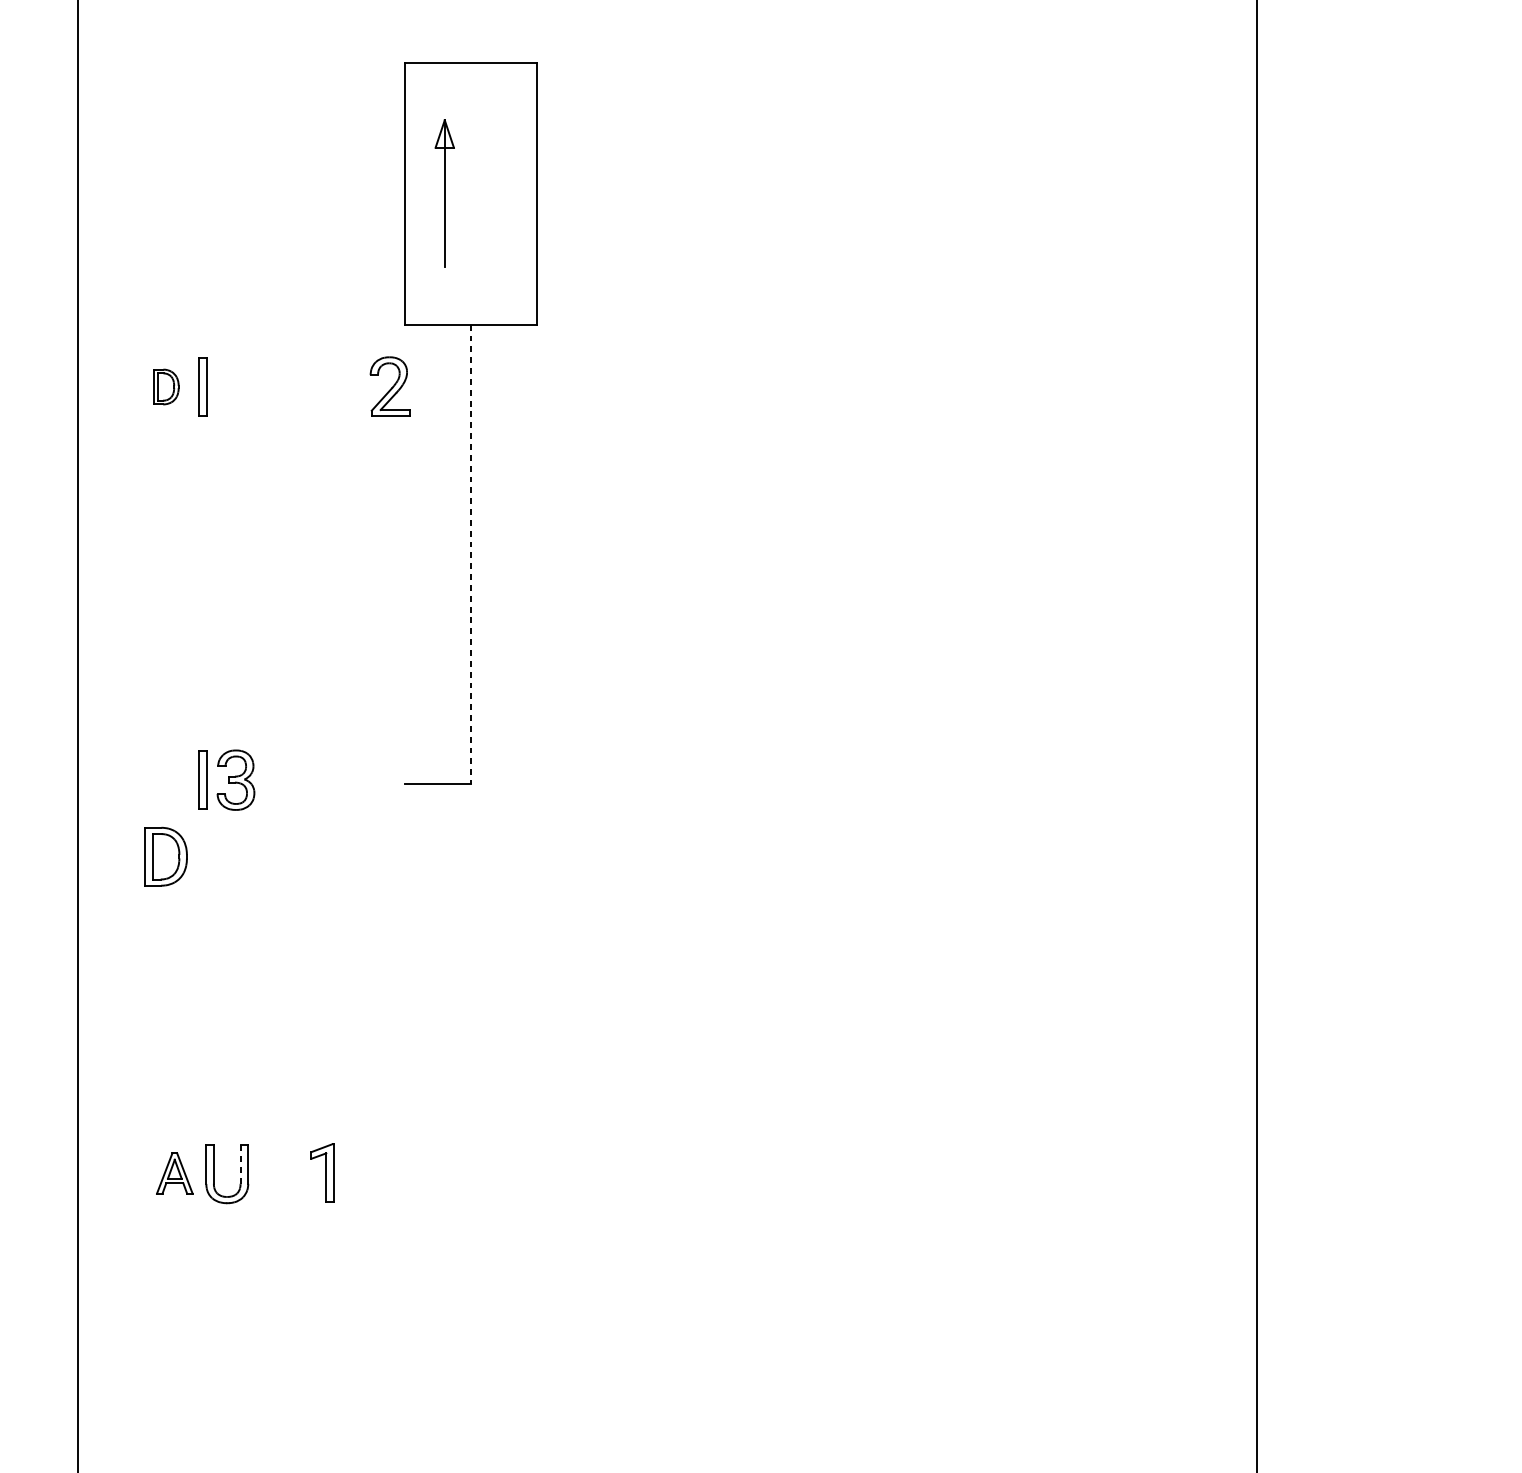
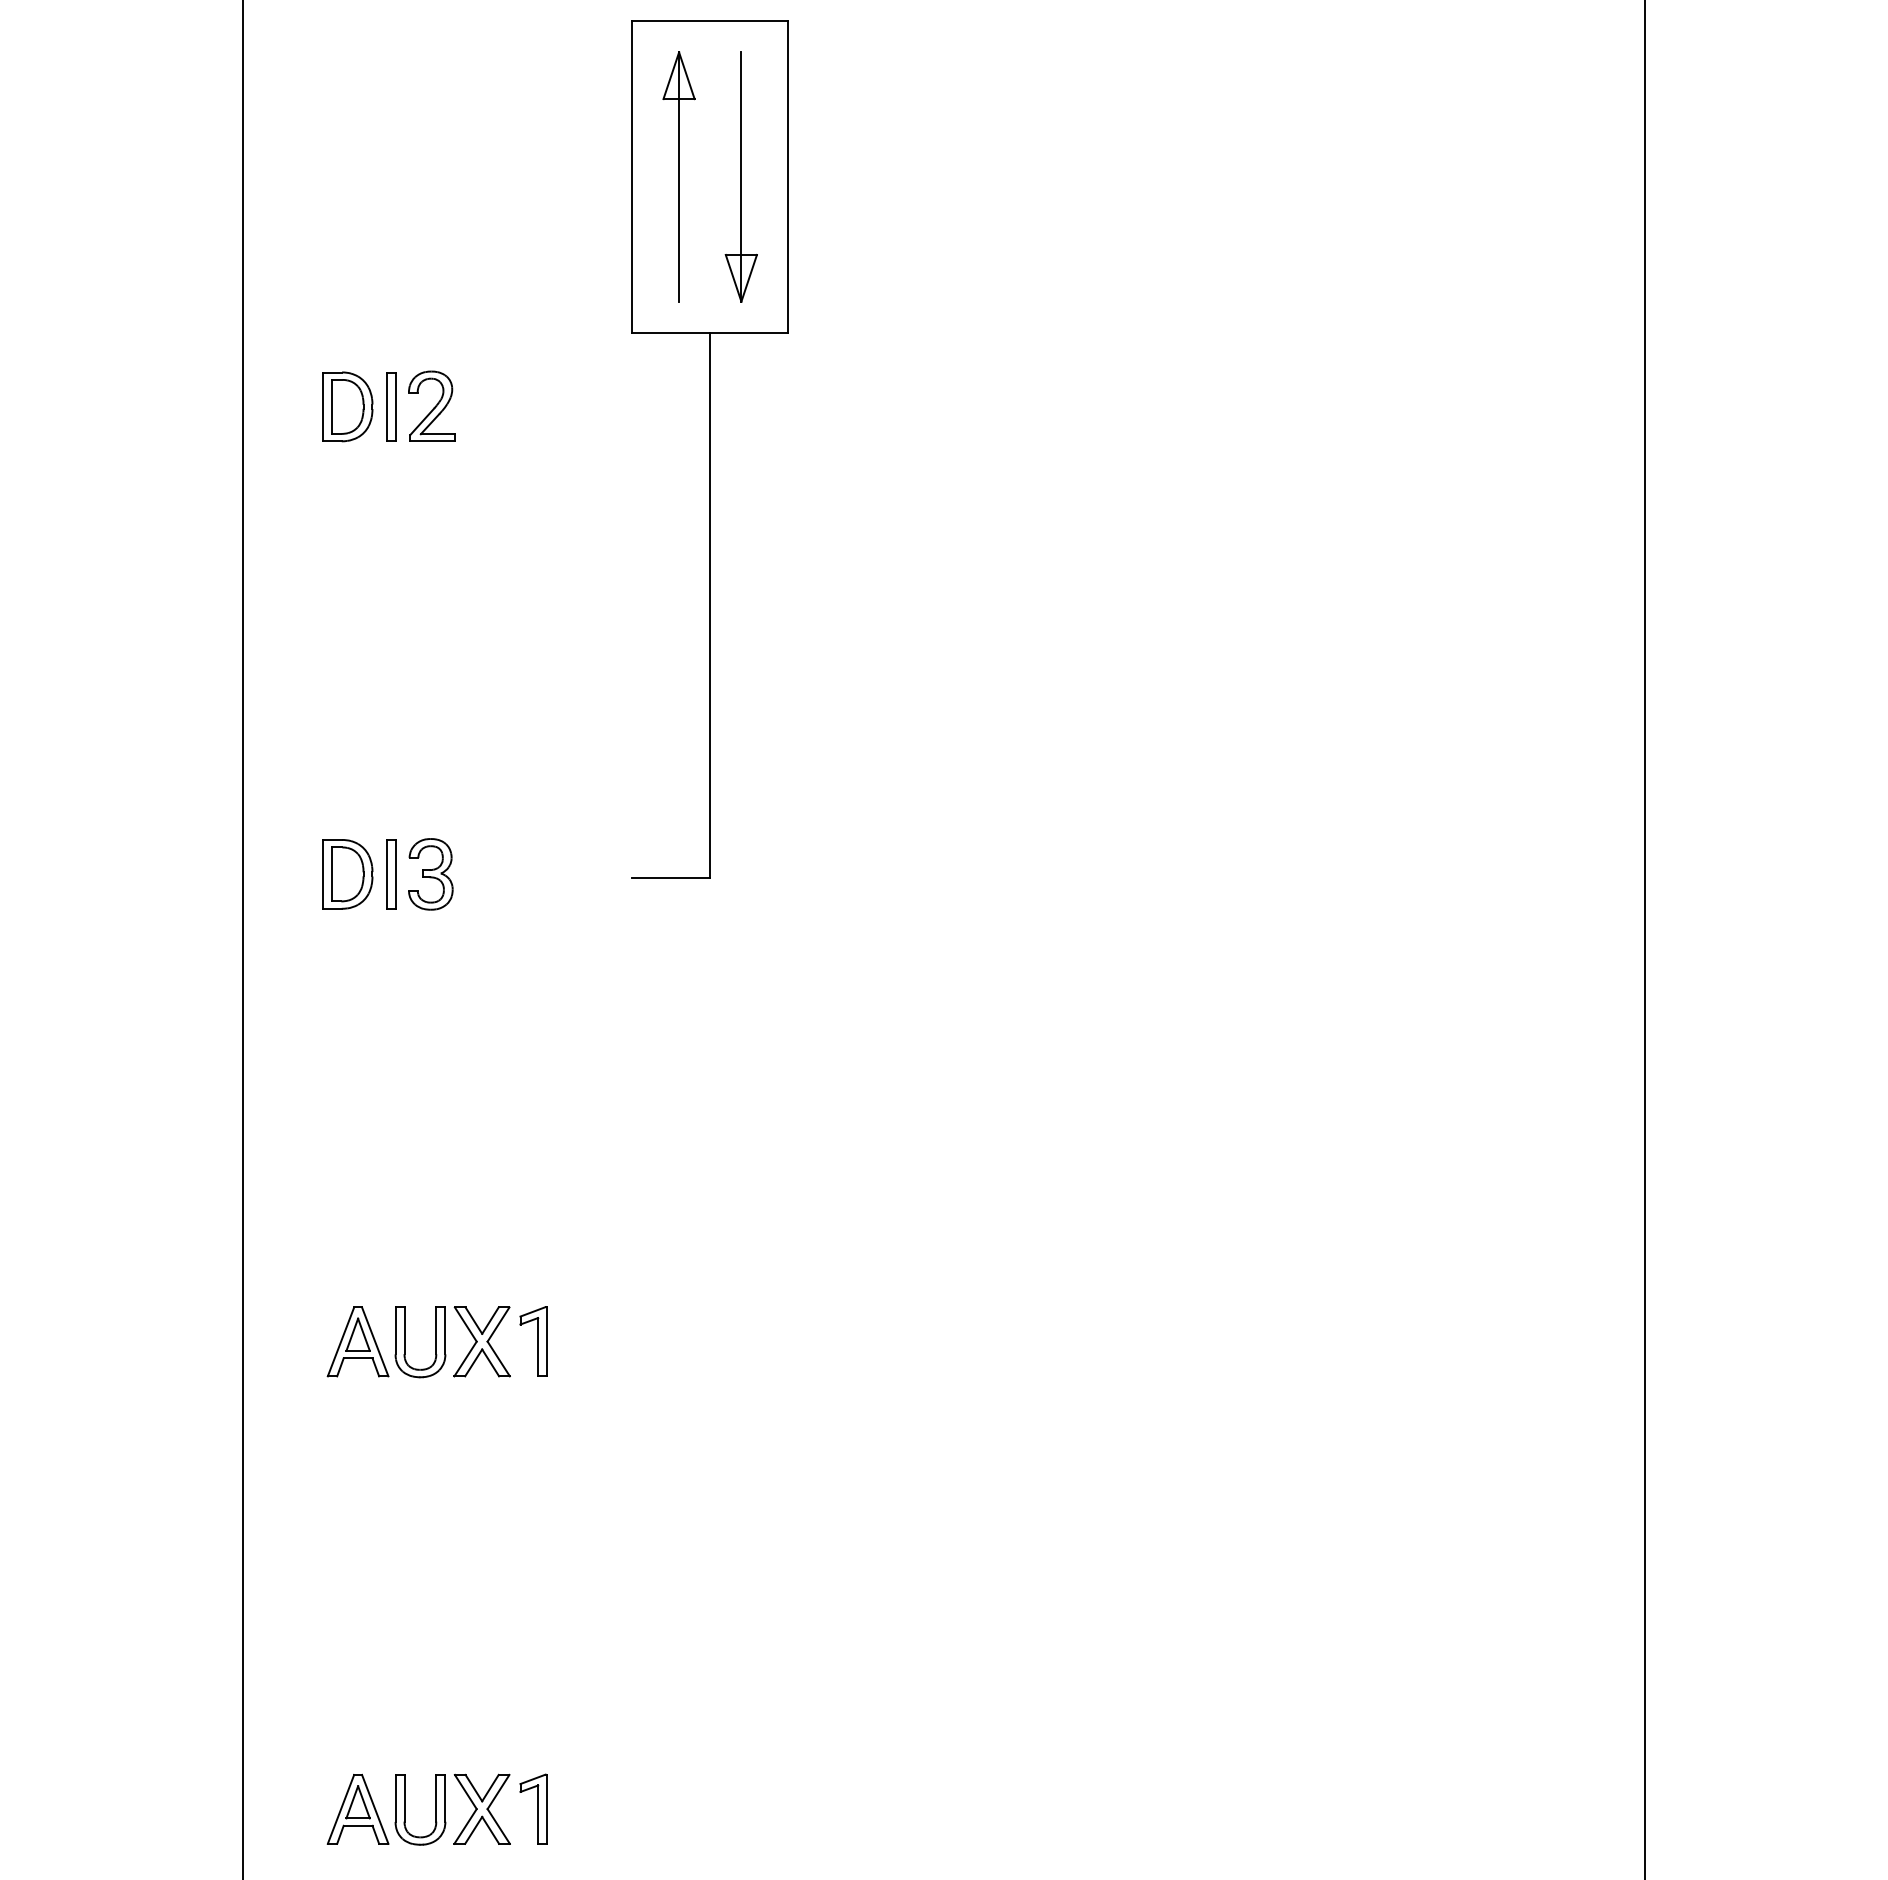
part: (444, 193) -> (678, 176), size x1.43
part: (496, 193) -> (740, 176), added
part: (389, 385) -> (431, 405), moved
part: (165, 386) -> (347, 406), size x1.67
line: (471, 554) -> (710, 605), dashed -> solid
part: (165, 856) -> (347, 874), moved
line: (240, 1163) -> (436, 1330), dashed -> solid
part: (174, 1173) -> (357, 1341), size x1.43
part: (278, 1173) -> (481, 1341), added

